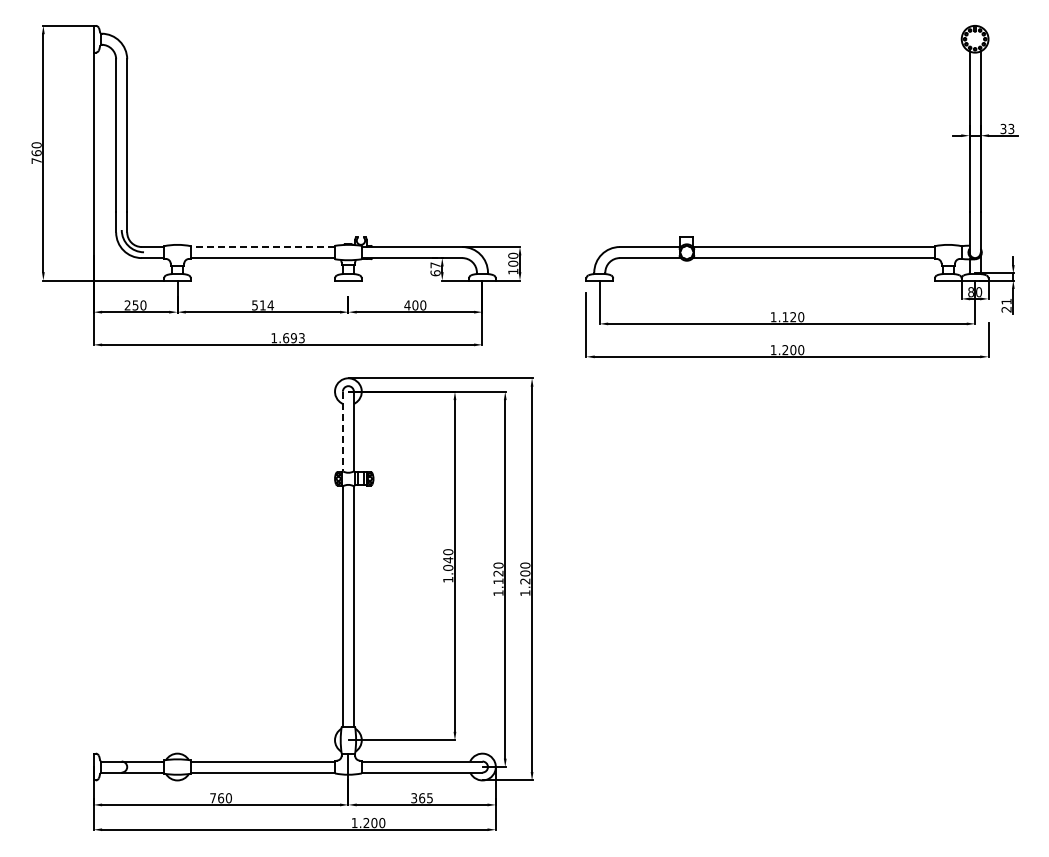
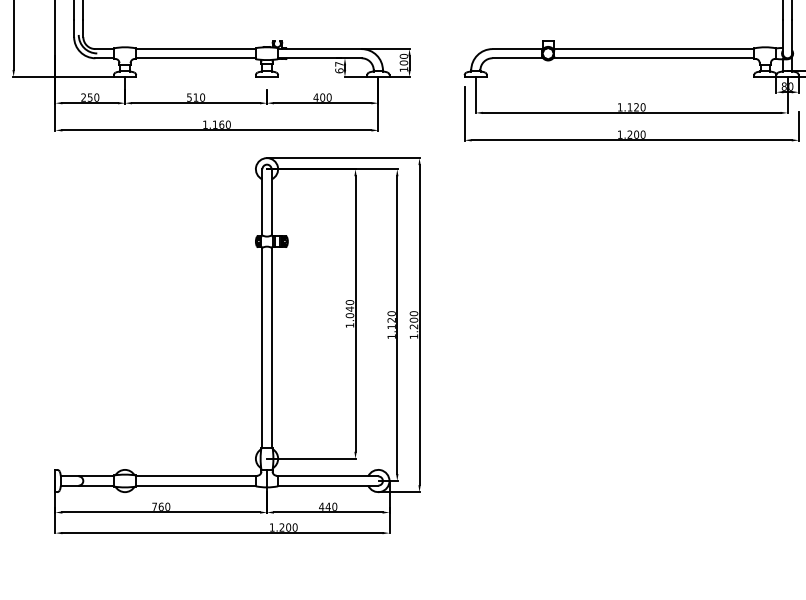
line: (262, 247) -> (195, 49), dashed -> solid
text: (270, 305) -> (202, 97), 514 -> 510
text: (293, 338) -> (221, 125), 1.693 -> 1.160
line: (342, 431) -> (262, 202), dashed -> solid
text: (422, 798) -> (328, 507), 365 -> 440

